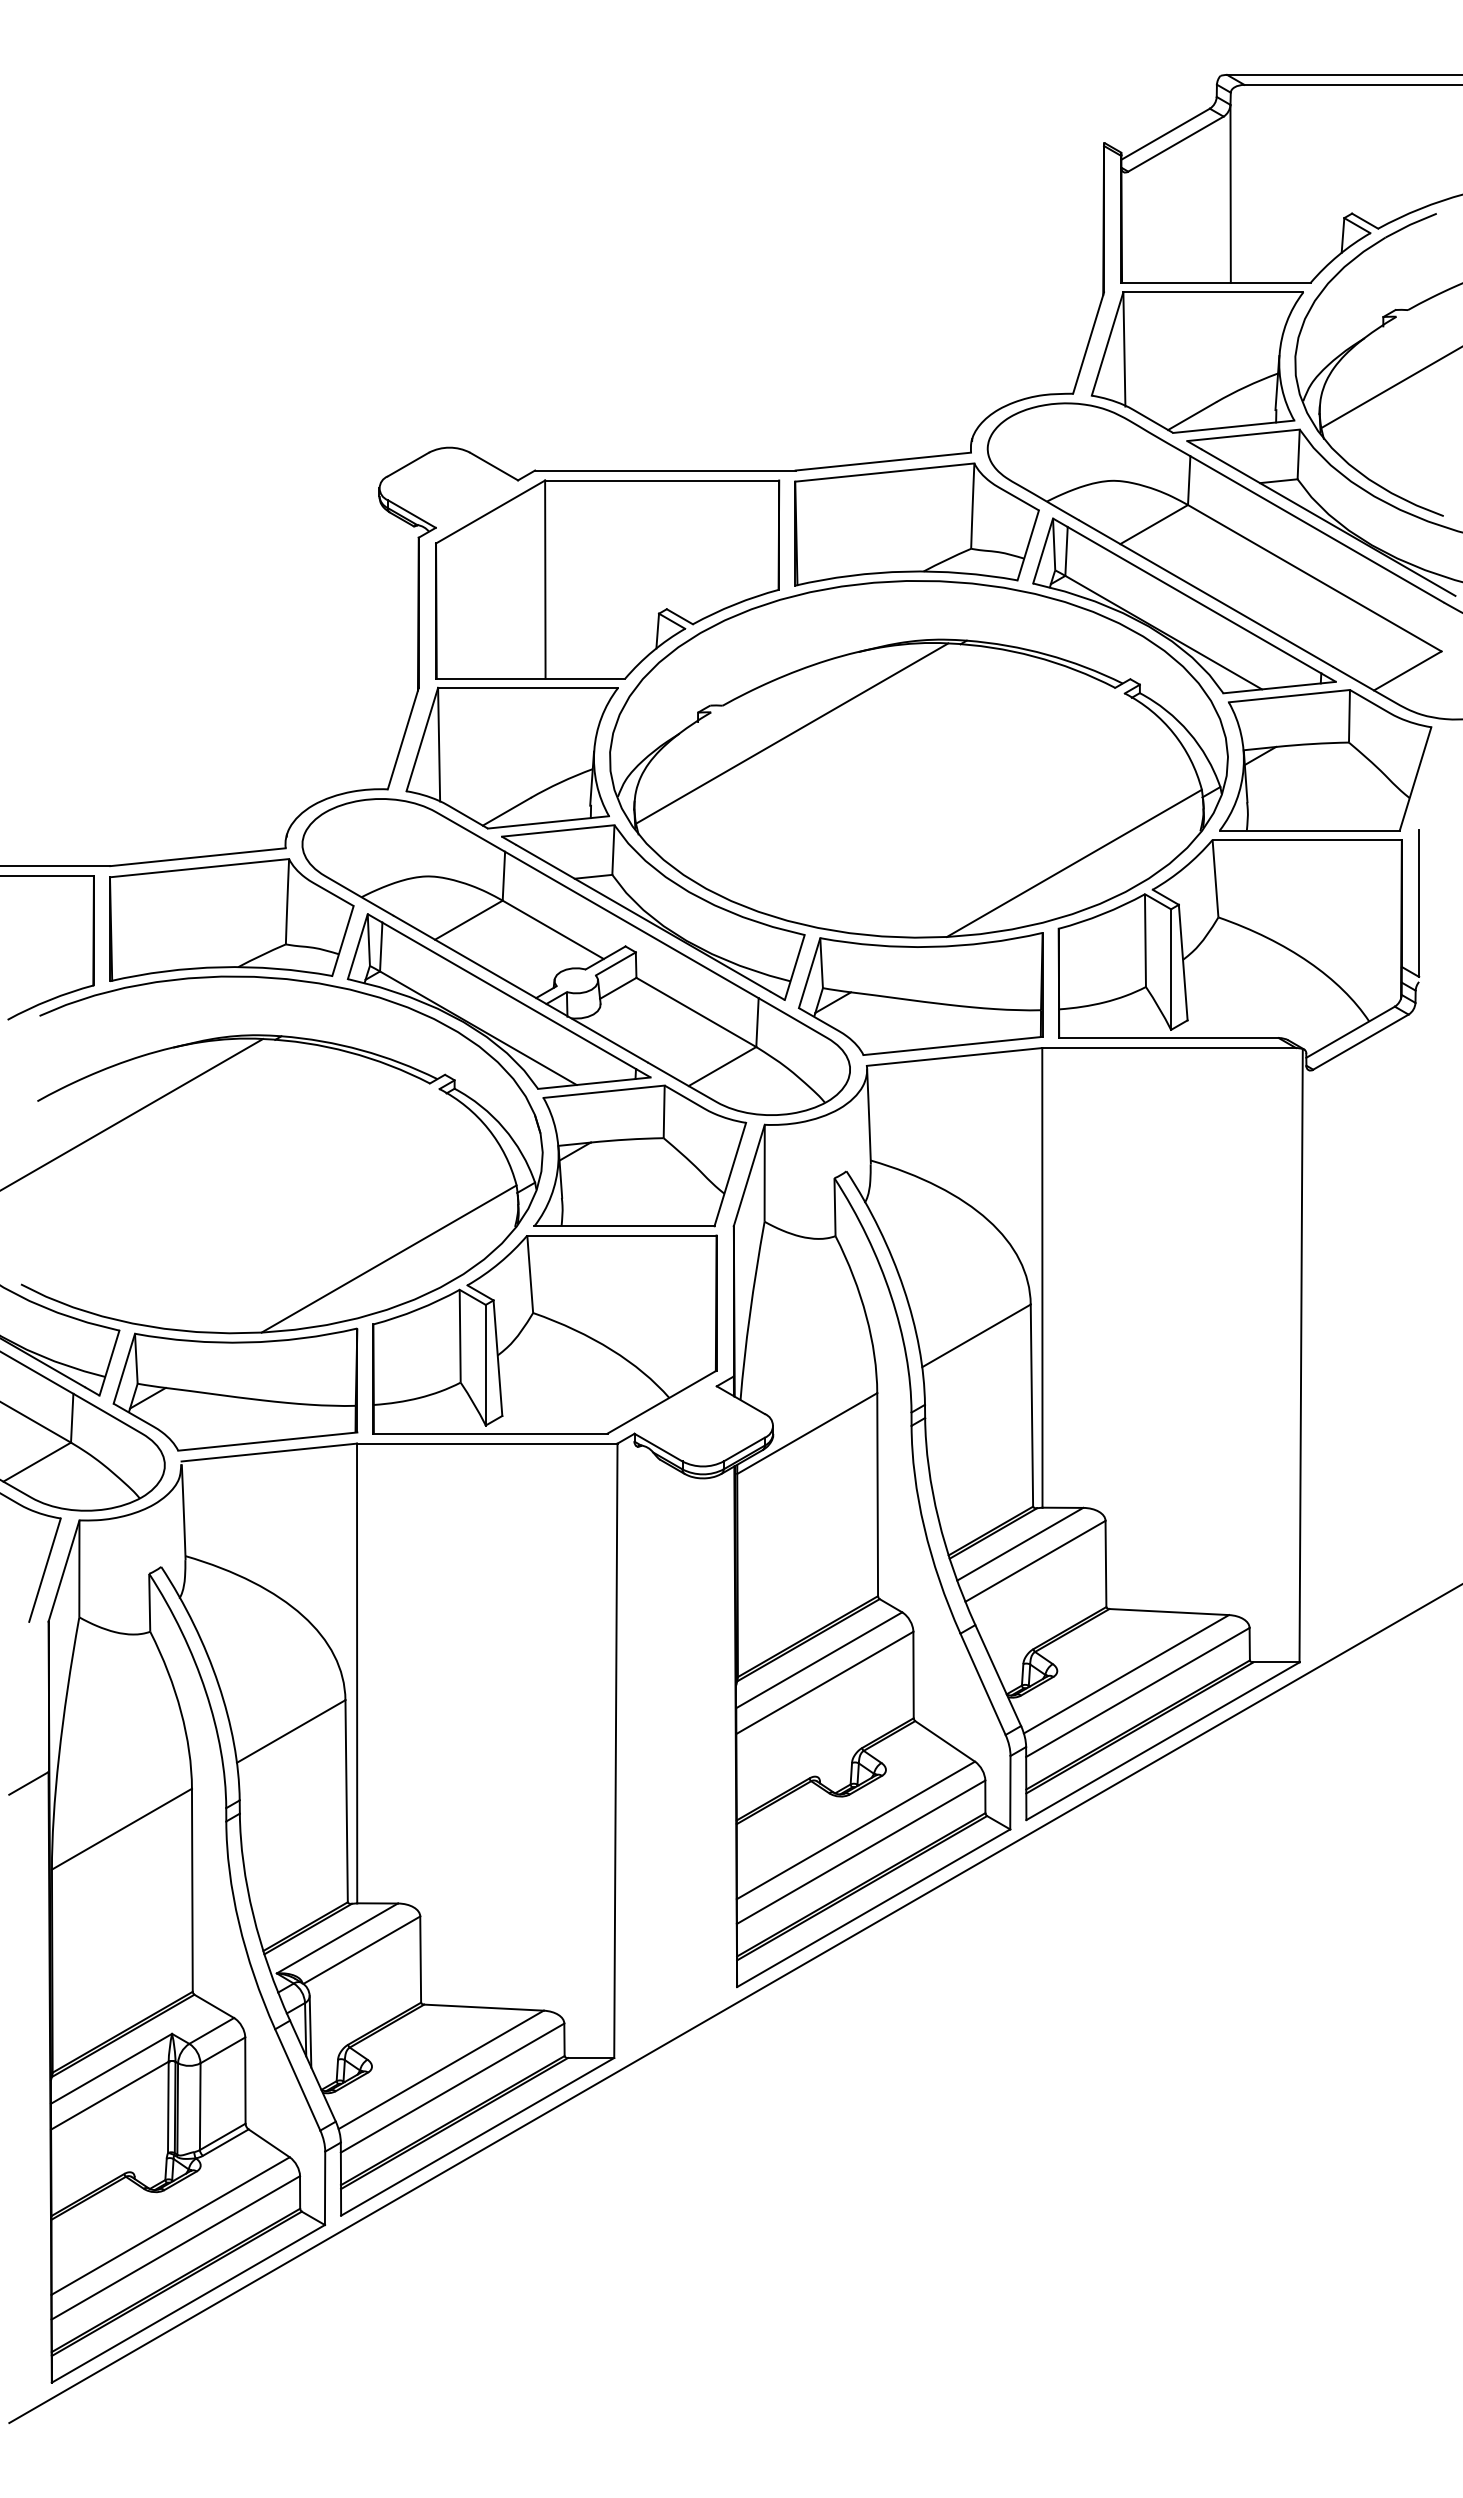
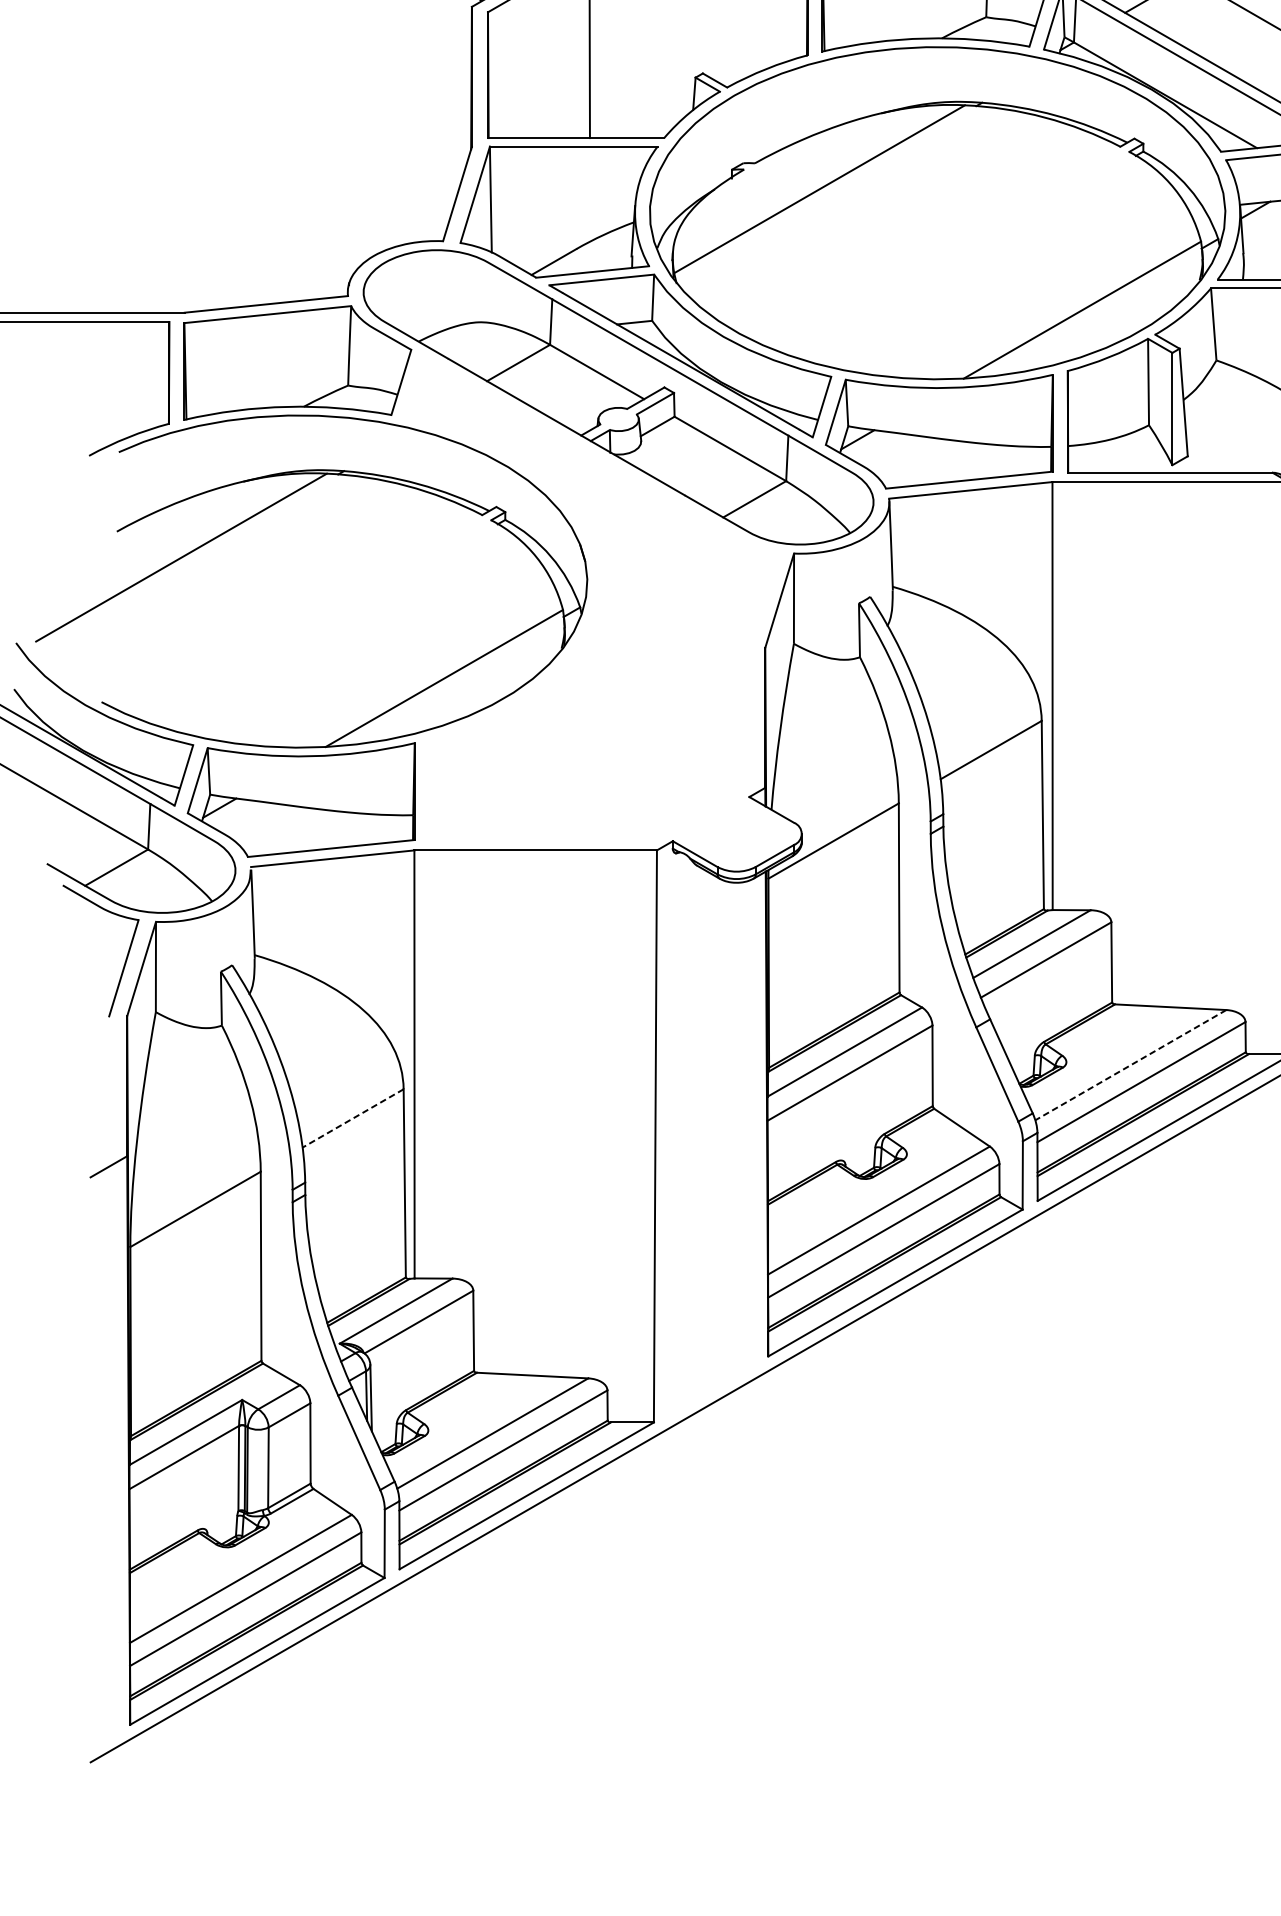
part: (555, 1176) -> (599, 601), removed
line: (1126, 1674) -> (1130, 1065), solid -> dashed
line: (291, 1731) -> (353, 1118), solid -> dashed

